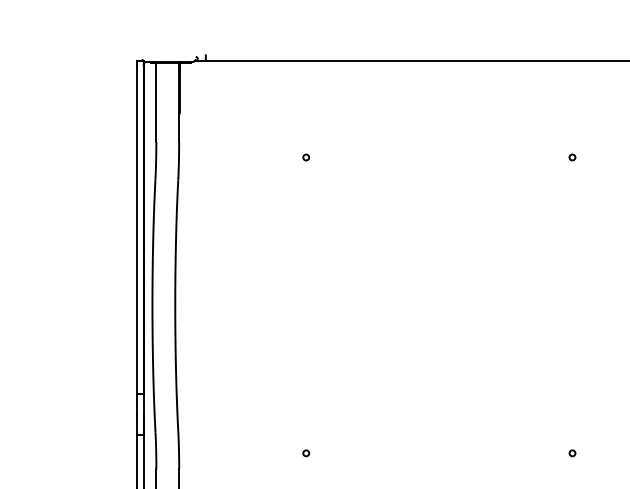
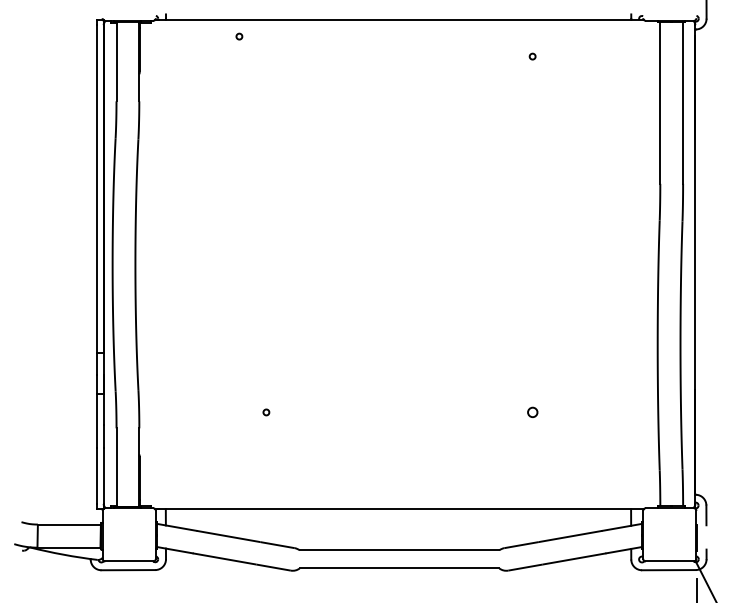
circle: (306, 157) -> (239, 36), moved
circle: (572, 157) -> (532, 56), moved
circle: (572, 453) -> (532, 412), size x1.6

